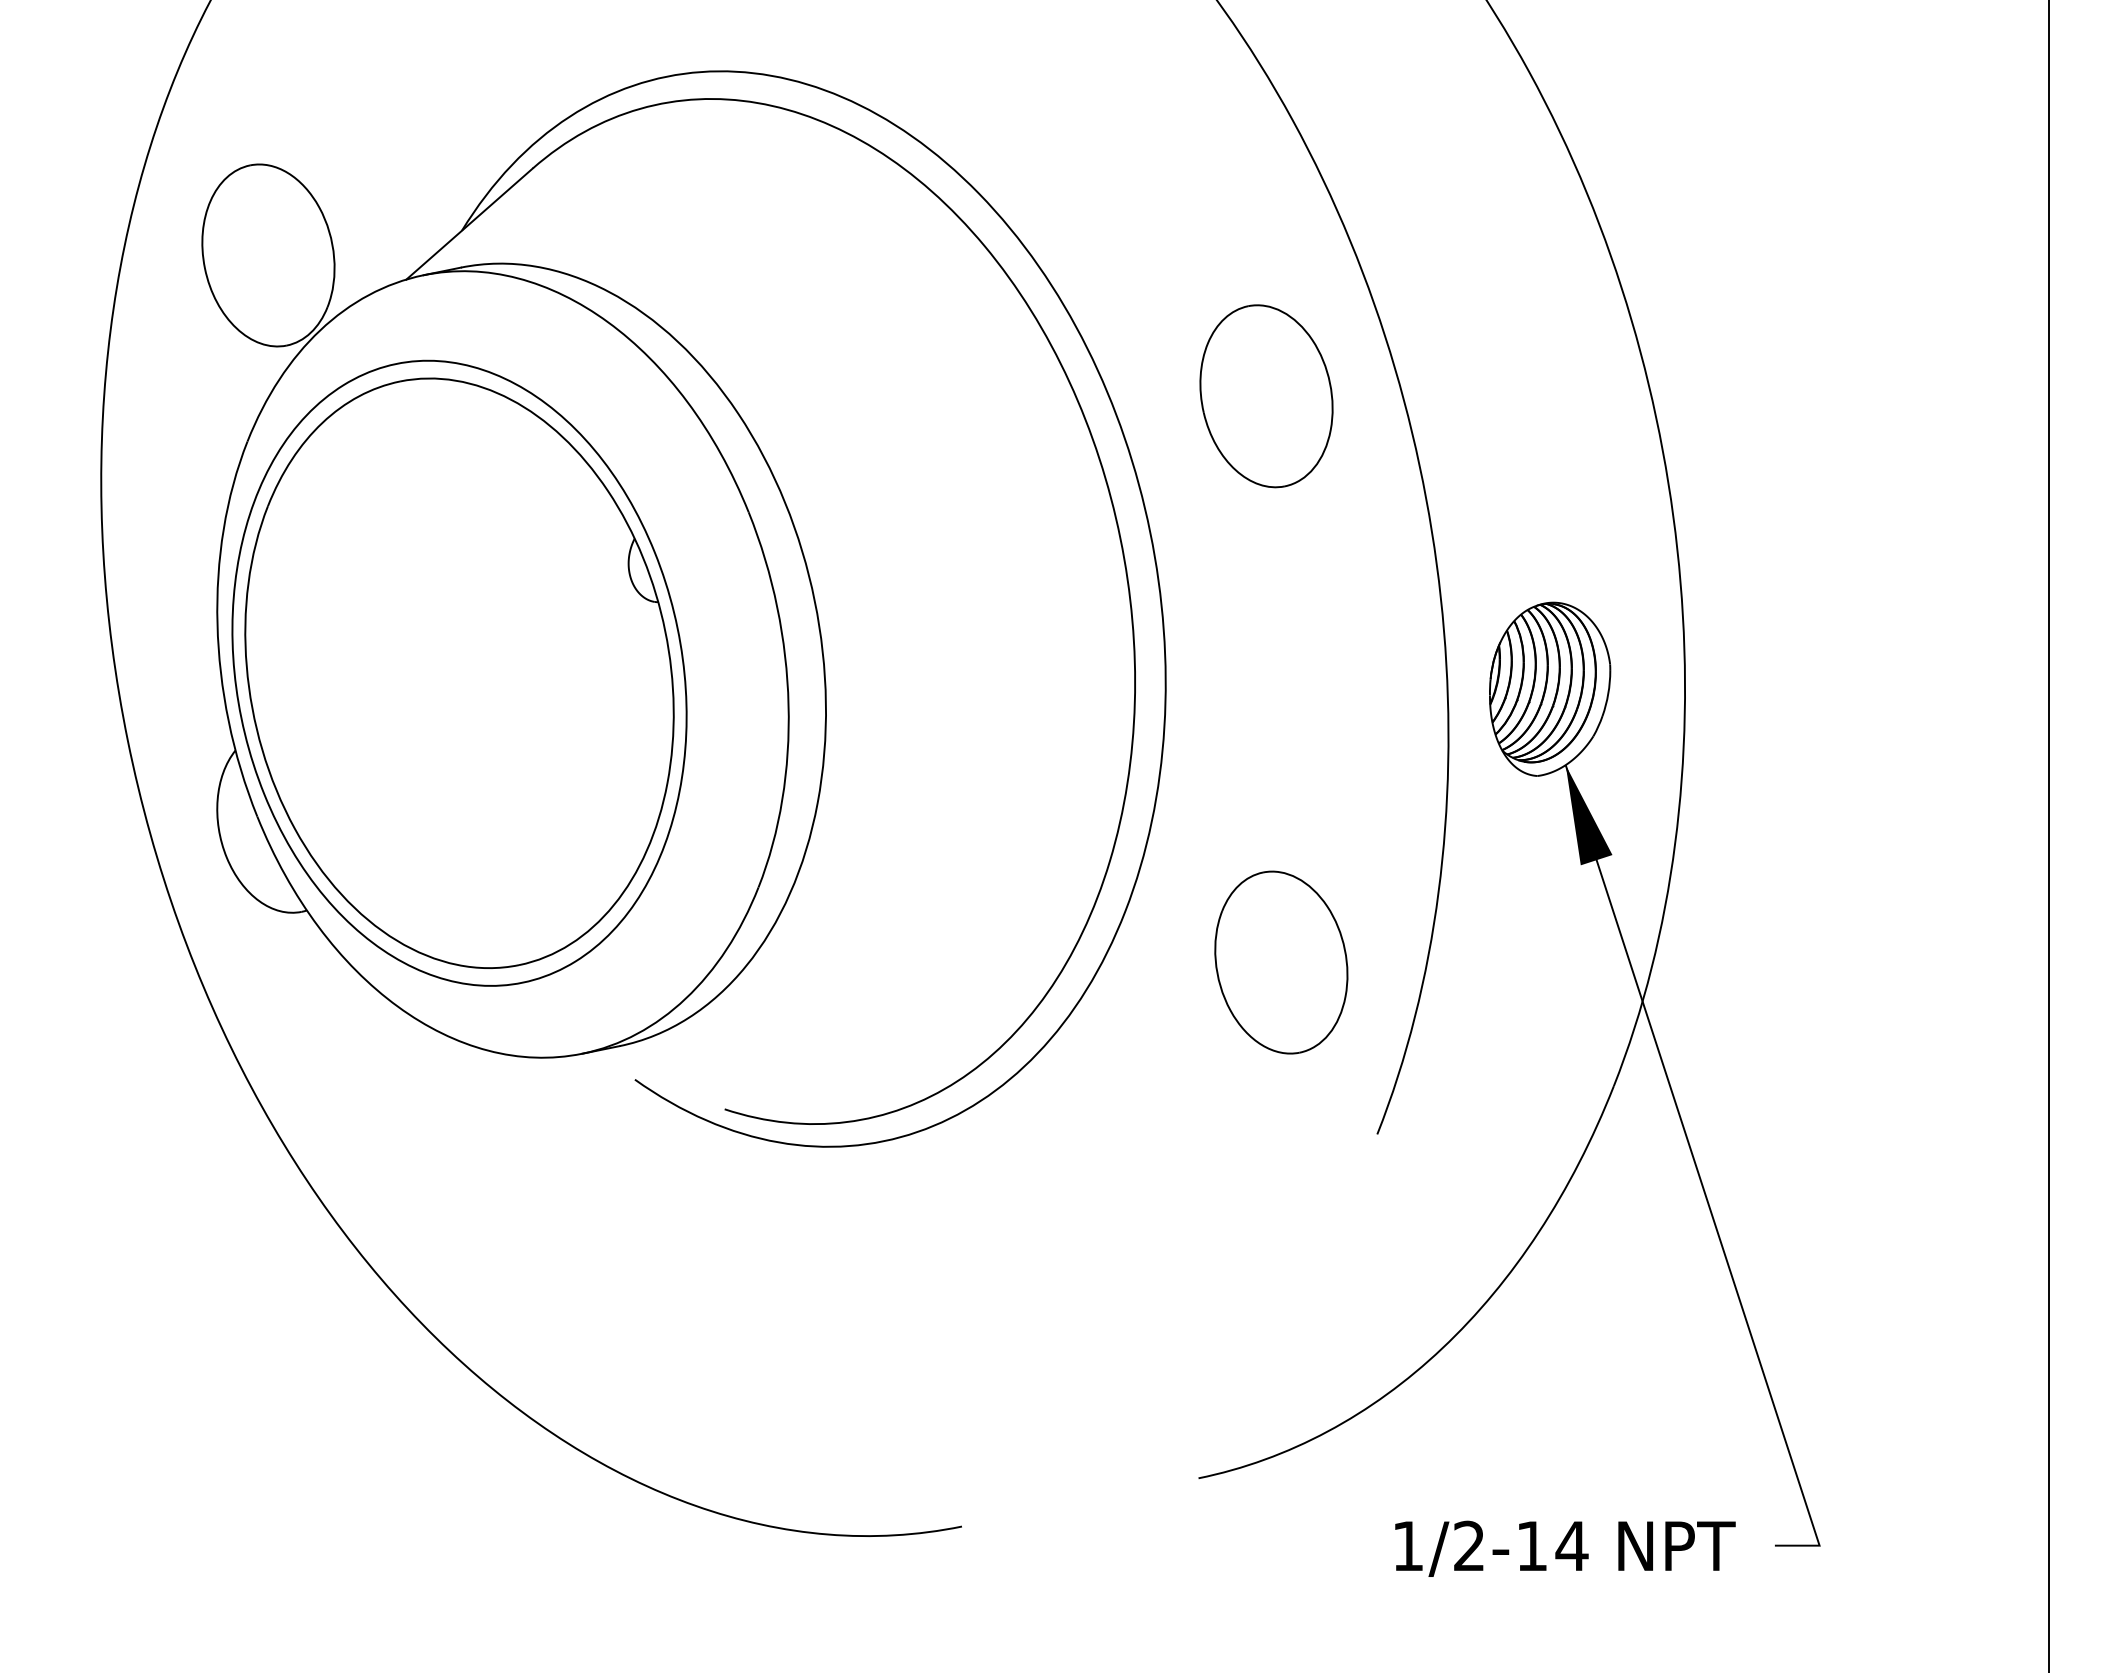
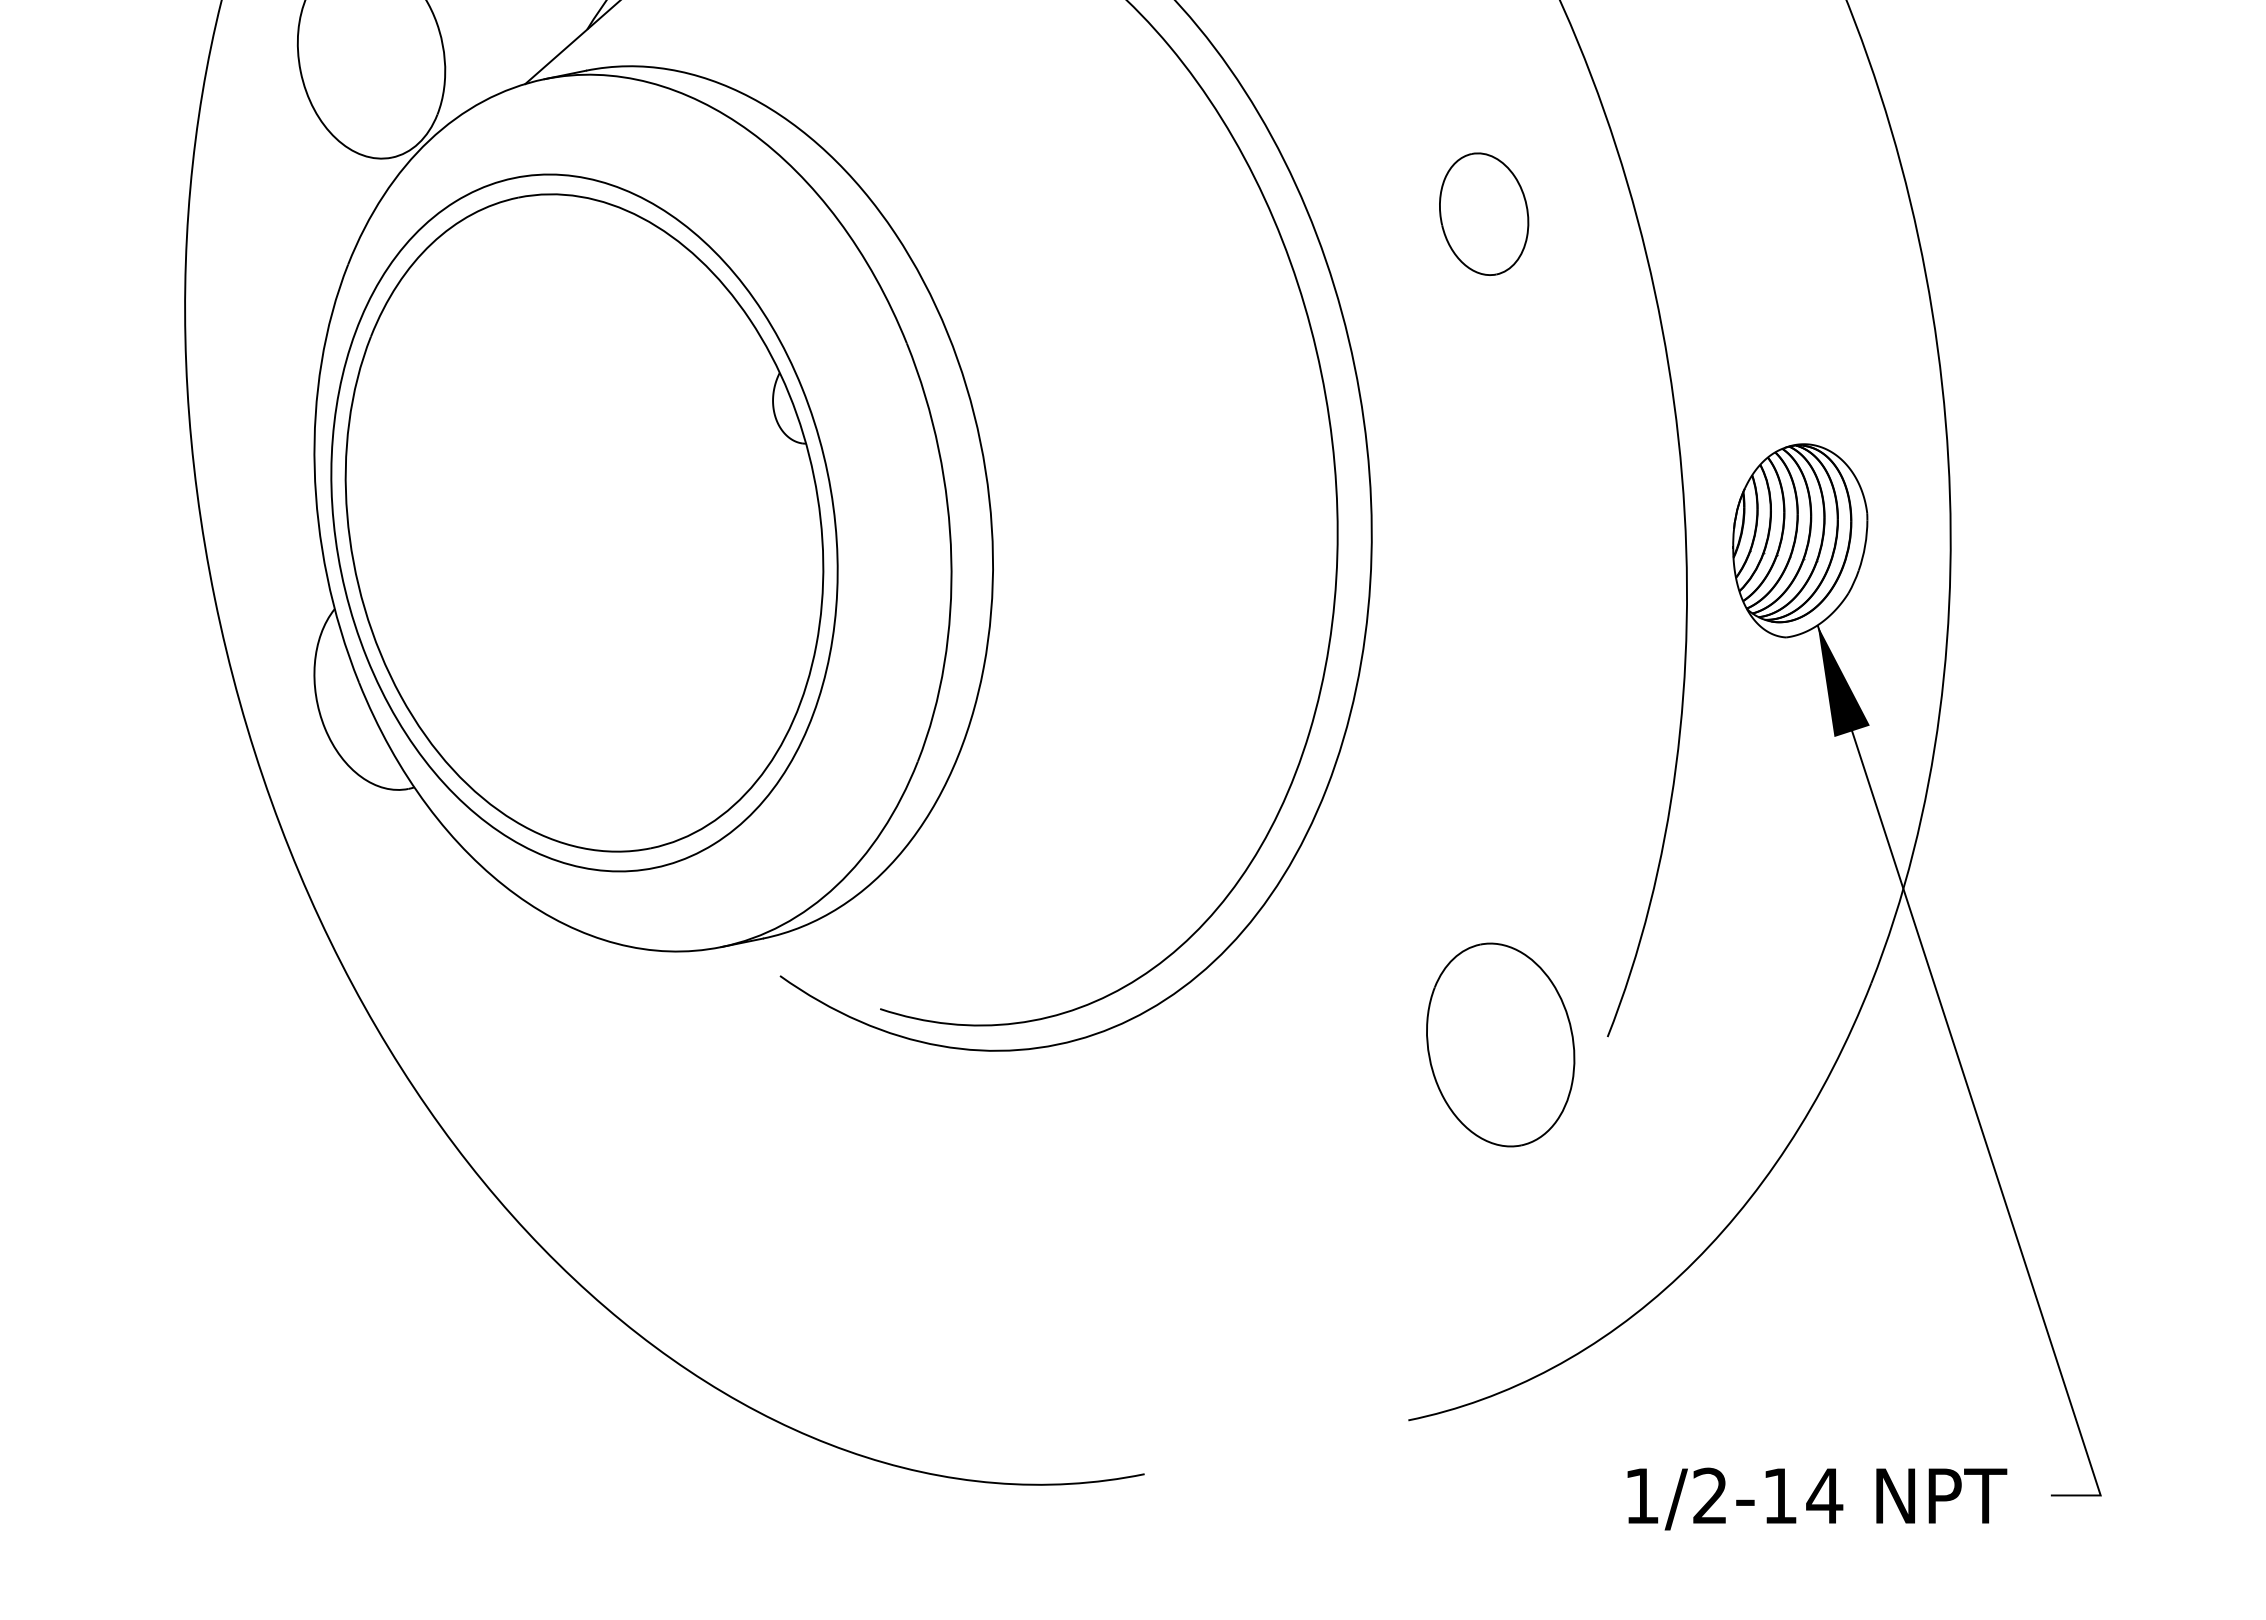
part: (1266, 396) -> (1484, 214), size x0.6
part: (1281, 962) -> (1500, 1044), moved

